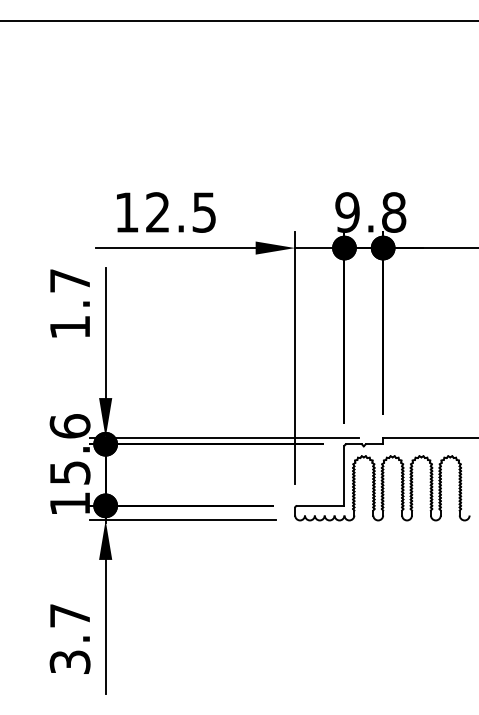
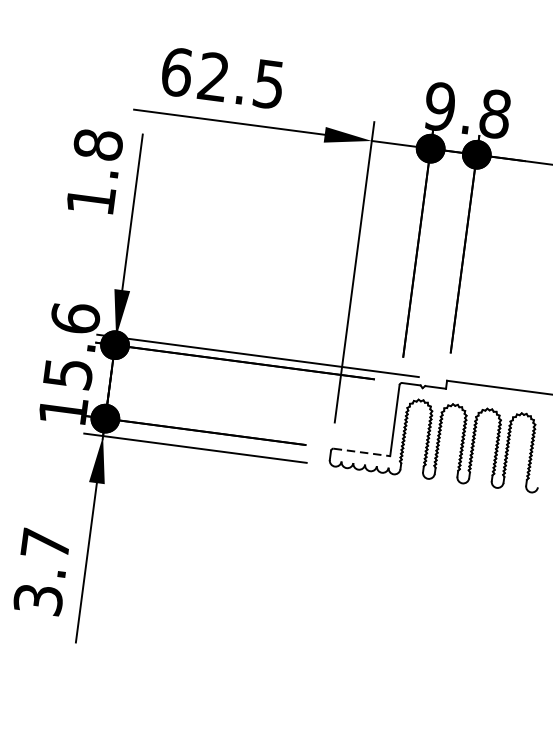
text: (127, 212) -> (177, 72), 12.5 -> 62.5
text: (69, 280) -> (97, 144), 1.7 -> 1.8
line: (320, 505) -> (361, 451), solid -> dashed

